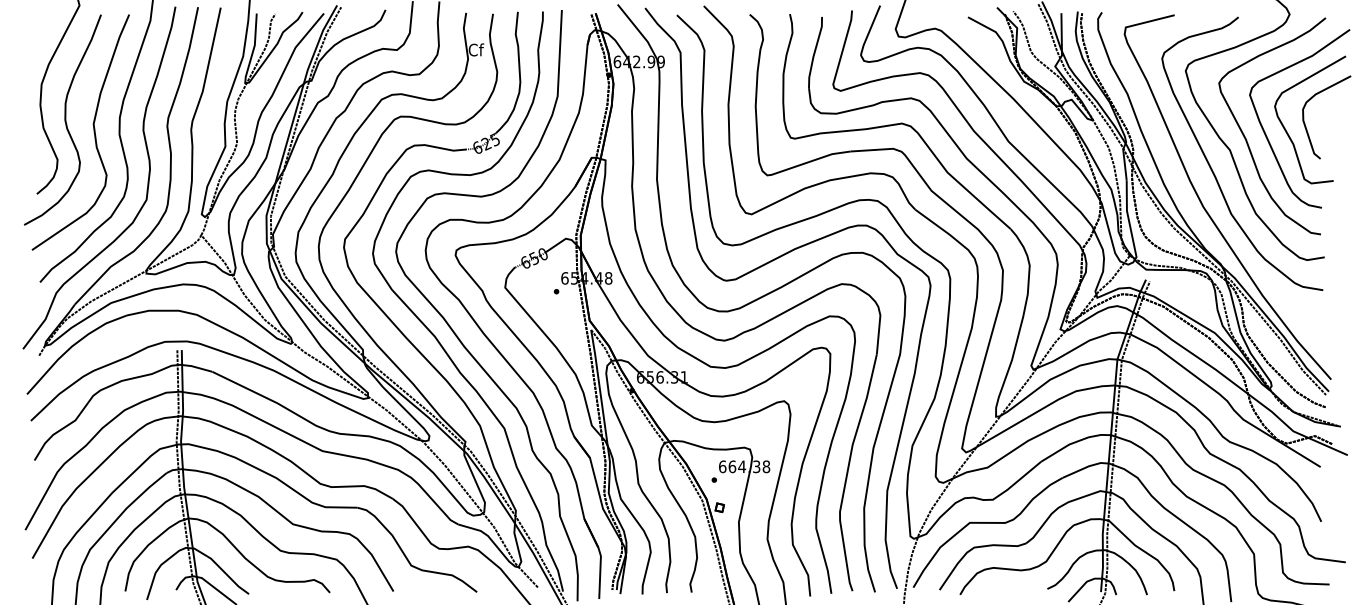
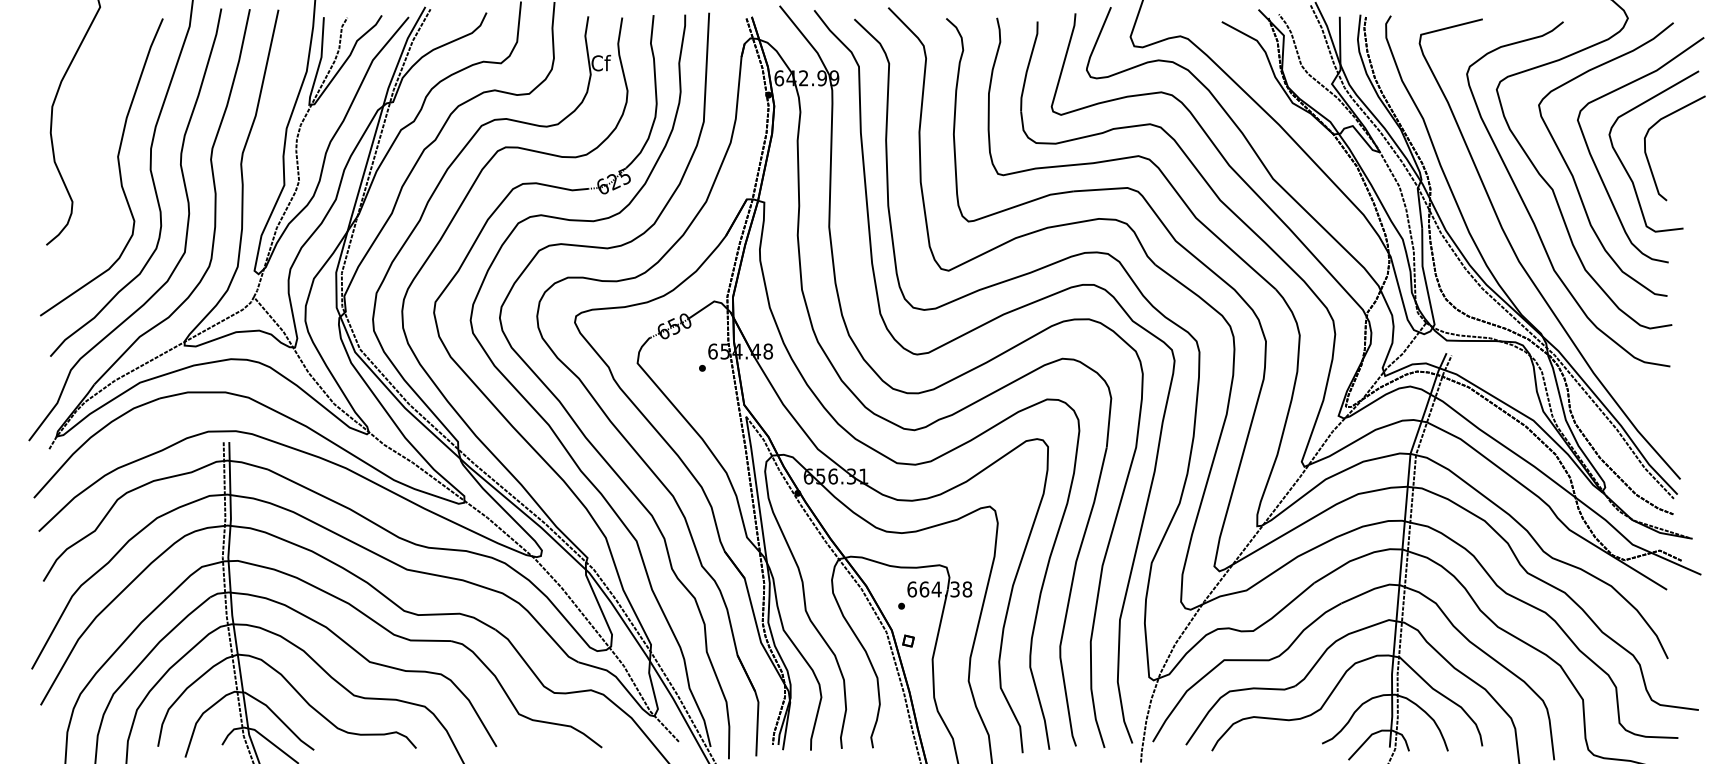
curve: (64, 119) -> (81, 151), removed

